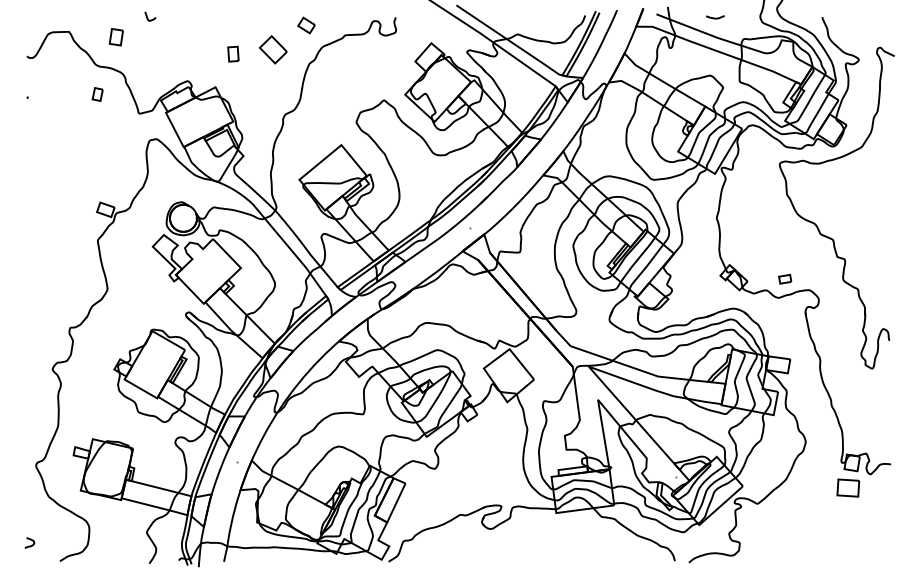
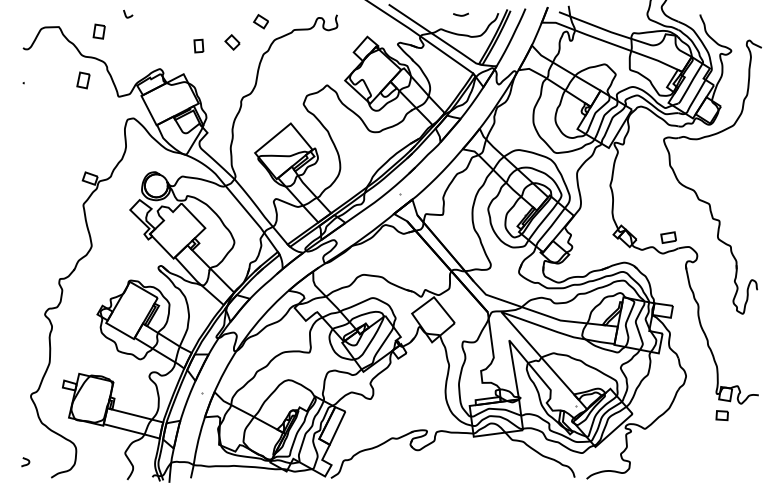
curve: (715, 17) -> (461, 14), moved
part: (272, 49) -> (232, 42), size x0.62
part: (97, 94) -> (83, 80), size x1.43
part: (784, 279) -> (668, 237), size x1.43
part: (847, 488) -> (721, 415), size x0.62

